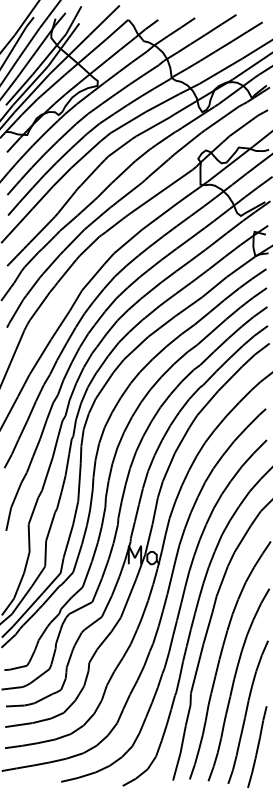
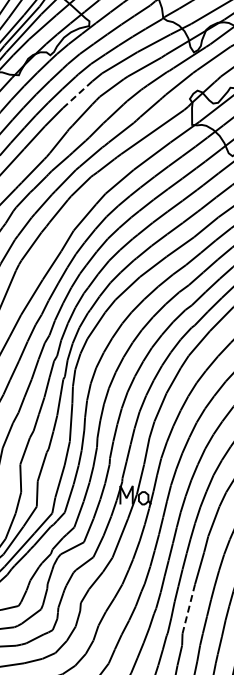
line: (86, 154) -> (78, 94), solid -> dashed
line: (197, 669) -> (189, 609), solid -> dashed

